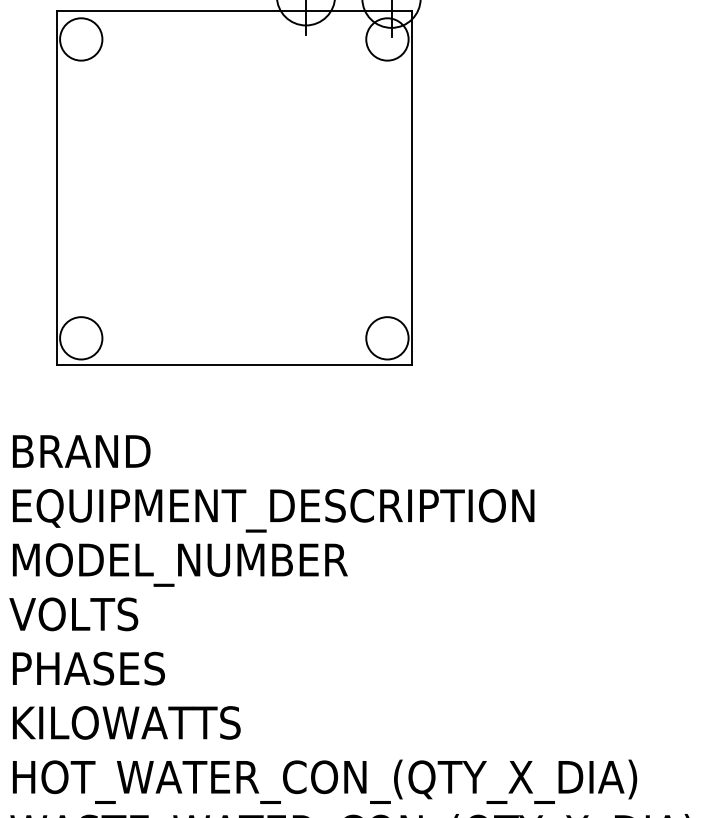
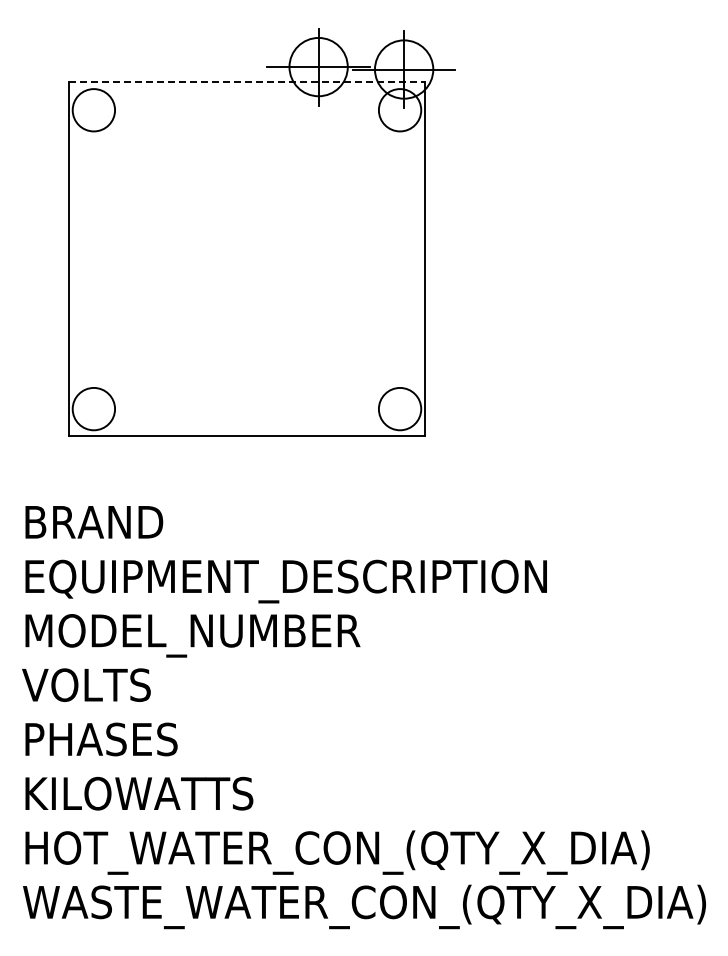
line: (233, 10) -> (246, 81), solid -> dashed

